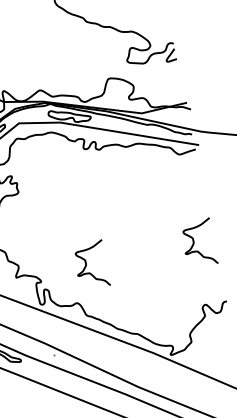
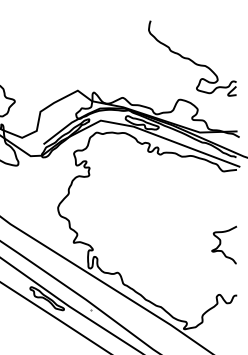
curve: (87, 264) -> (132, 243), removed

